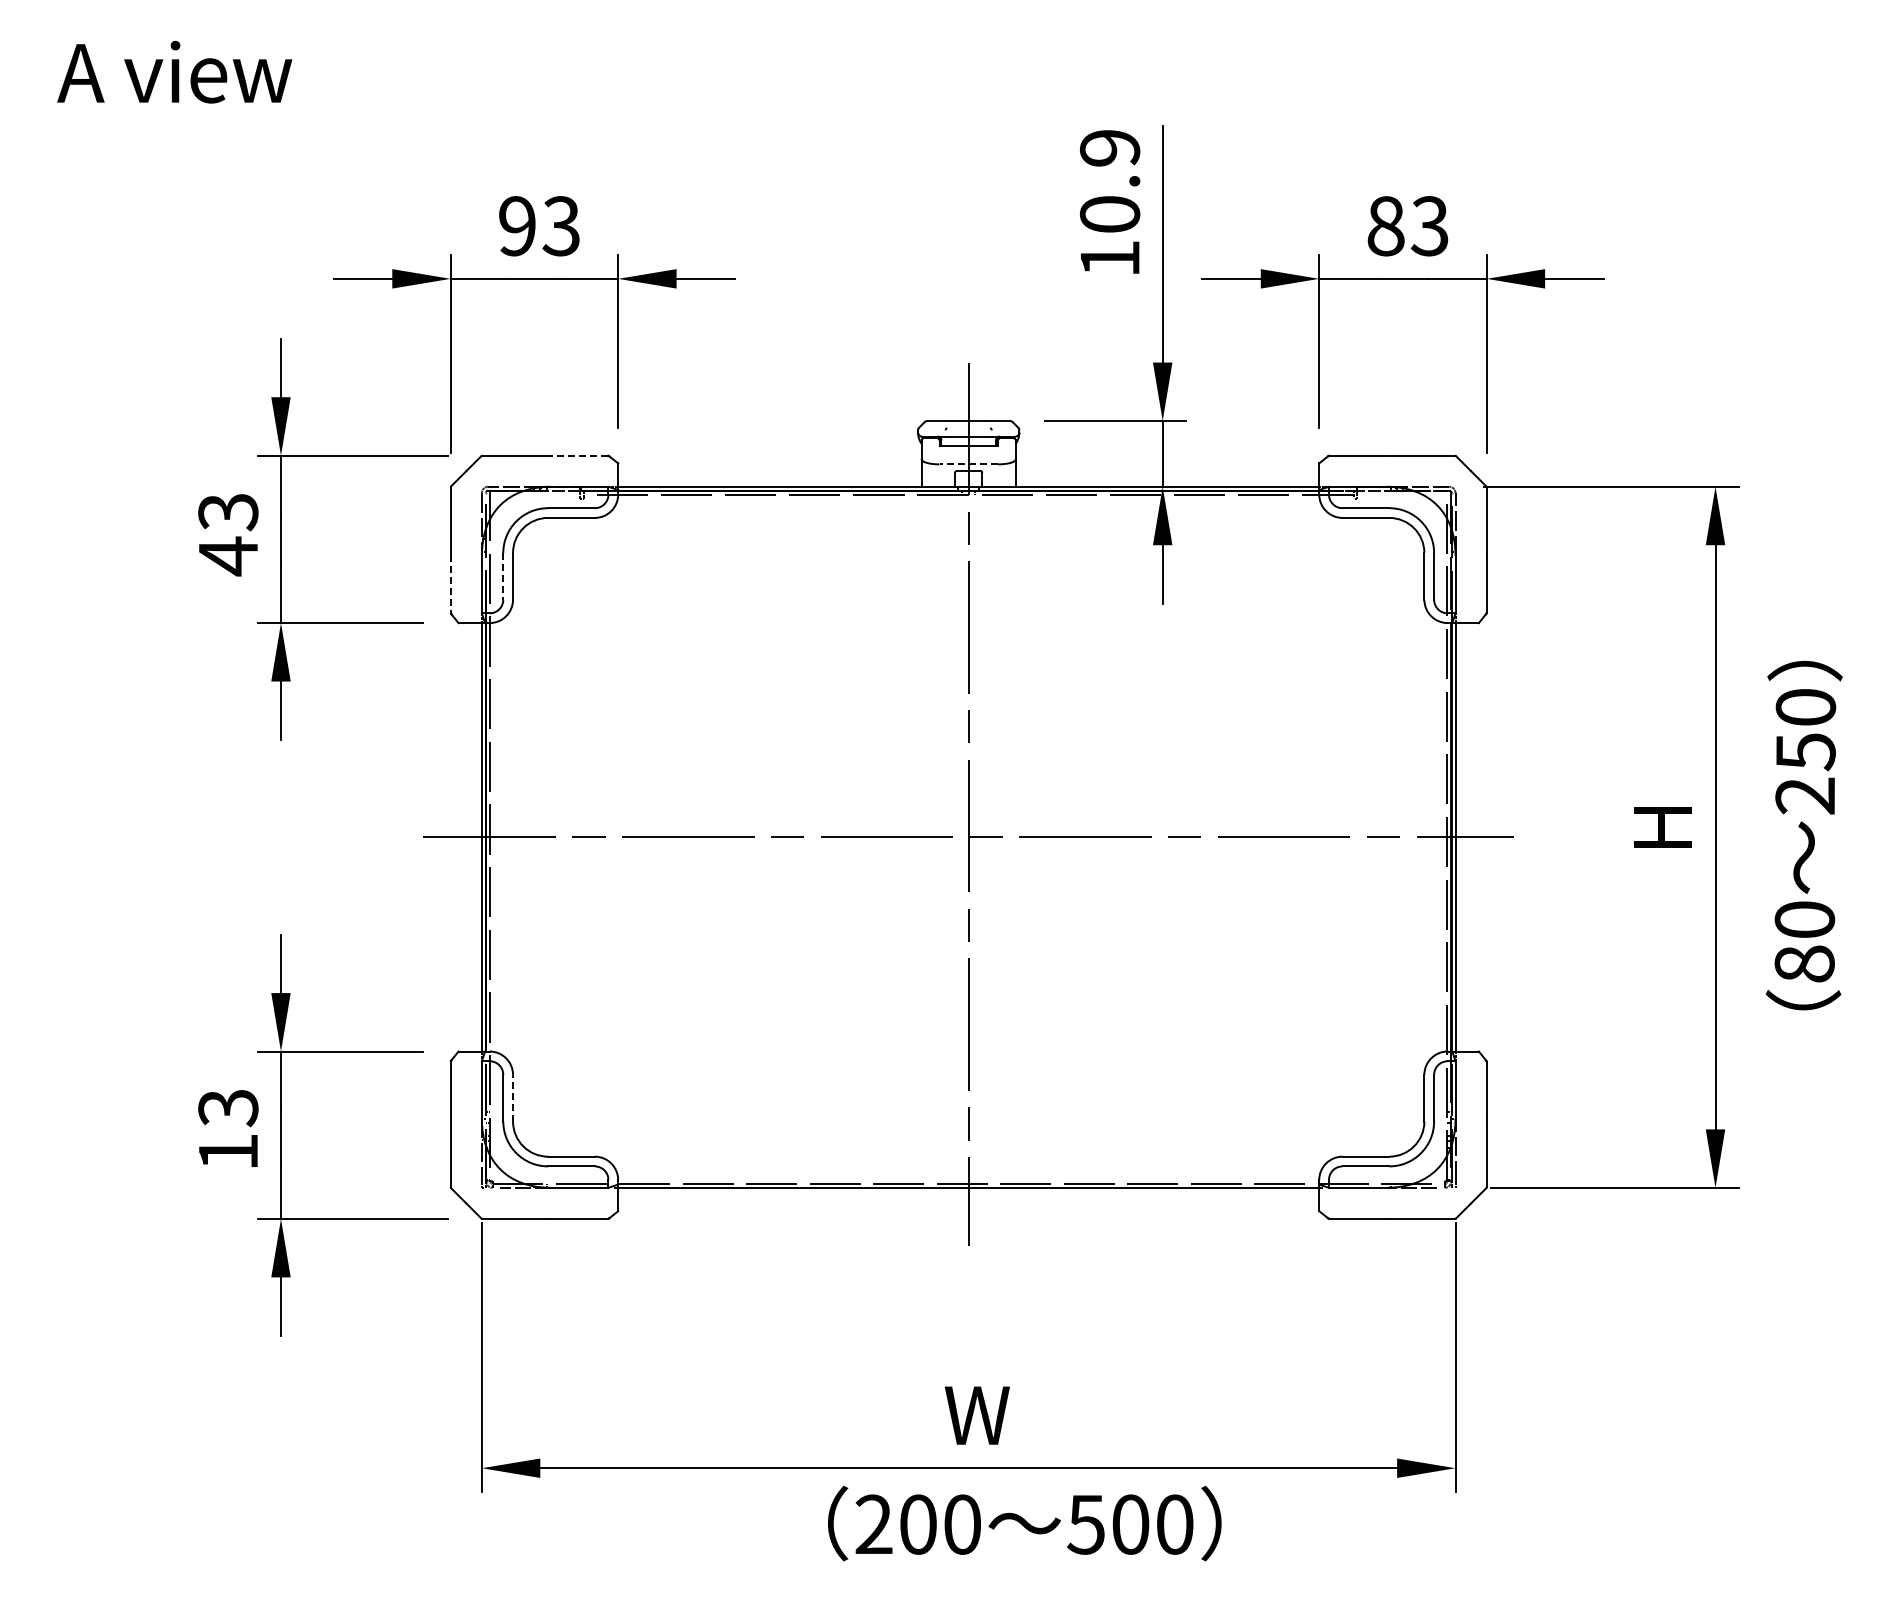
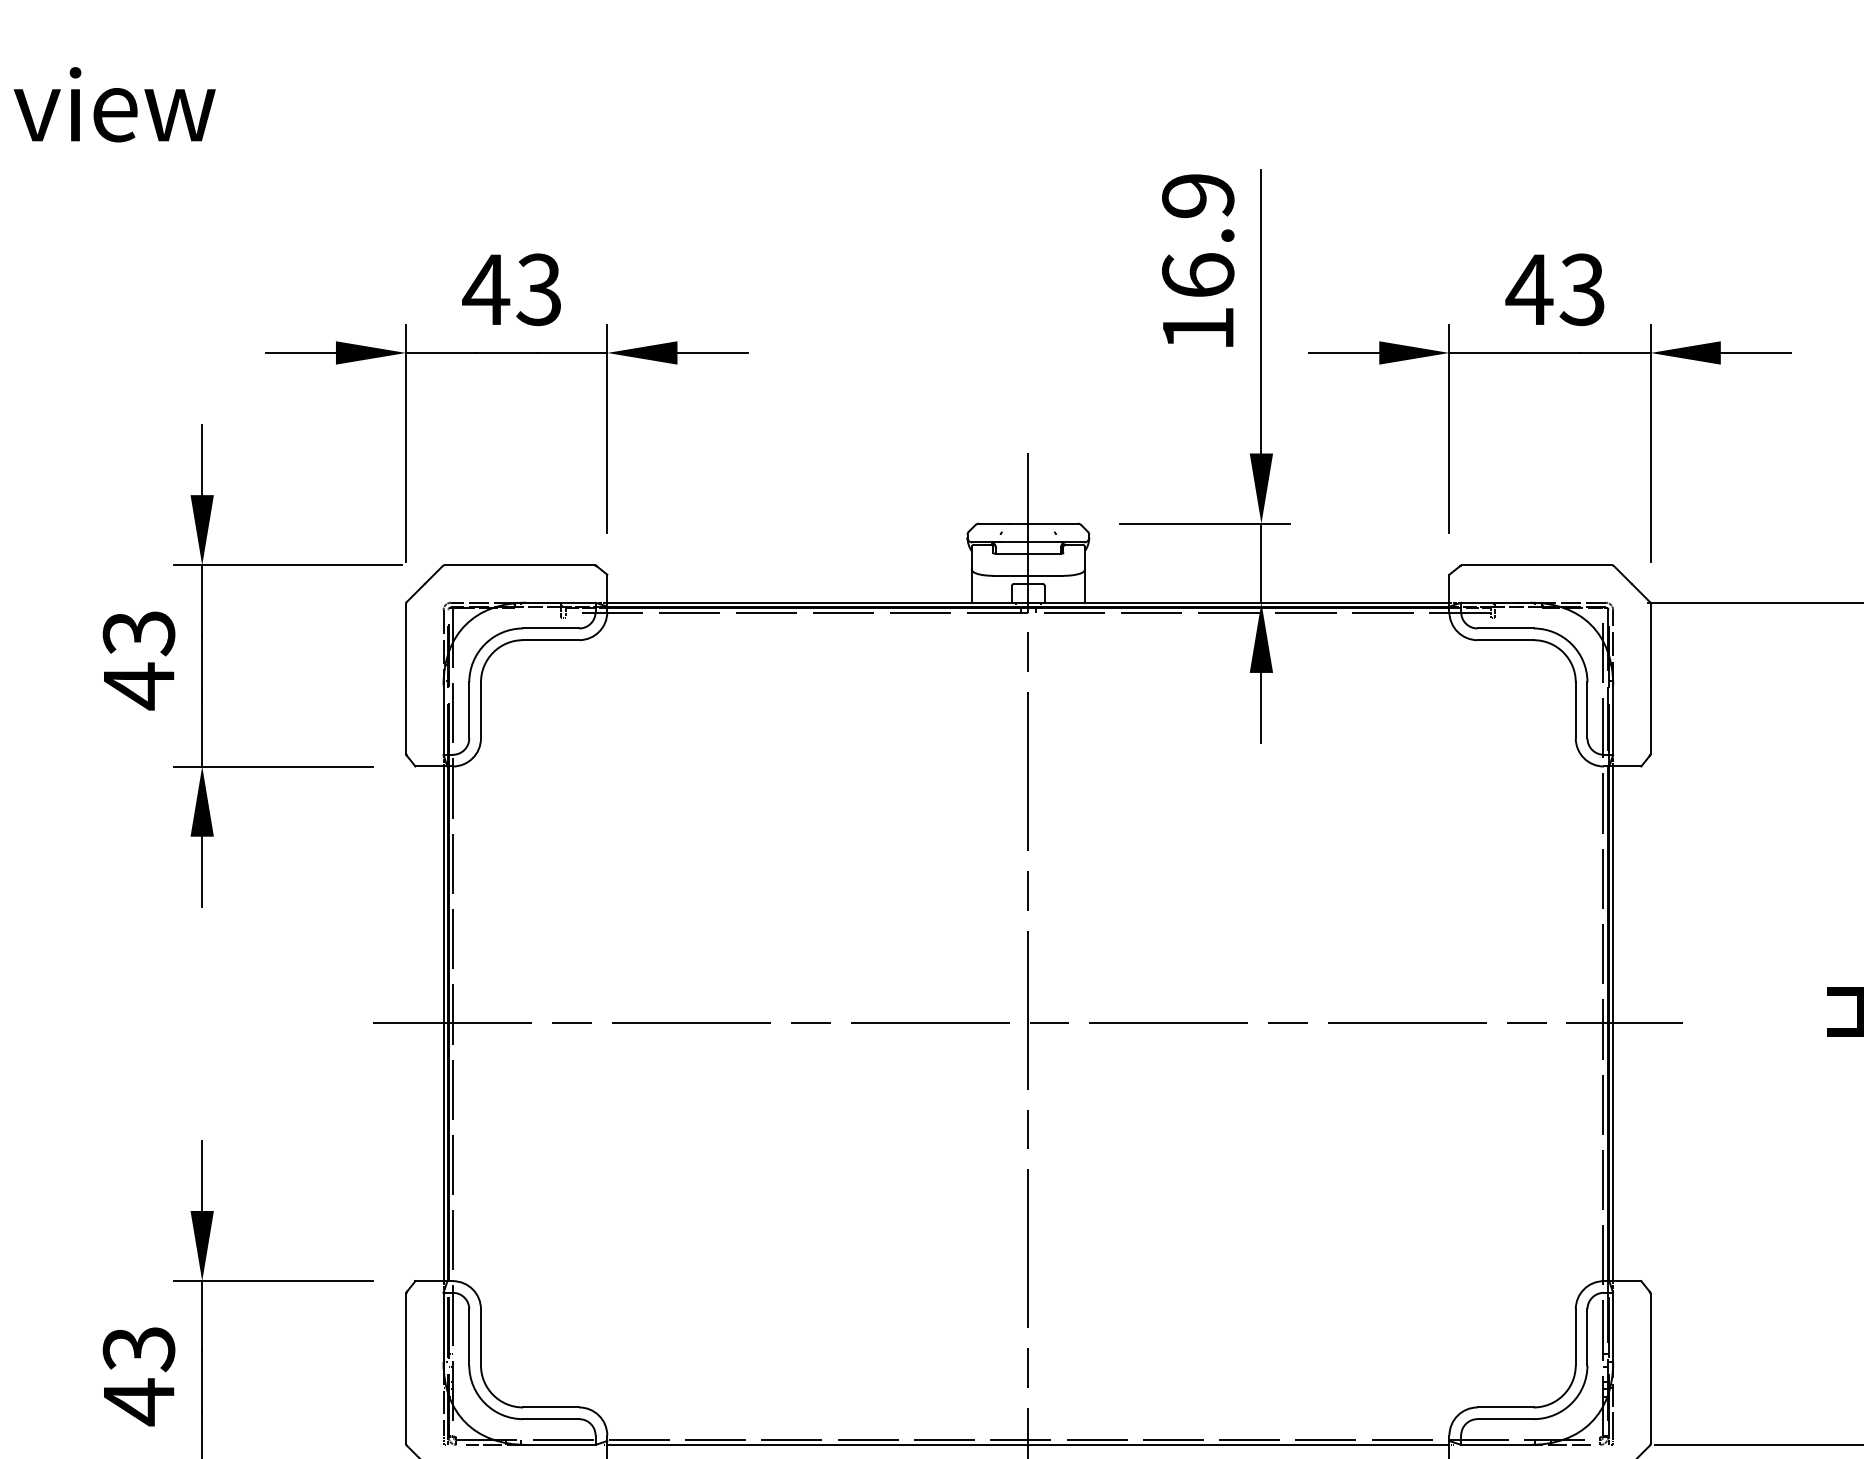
text: (1109, 213) -> (1197, 274), 10.9 -> 16.9
text: (517, 226) -> (486, 290), 93 -> 43
text: (1385, 226) -> (1529, 290), 83 -> 43
line: (578, 455) -> (559, 565), dashed -> solid
line: (968, 464) -> (1028, 575), dashed -> solid
line: (503, 576) -> (469, 710), dashed -> solid
line: (450, 583) -> (405, 718), dashed -> solid
line: (513, 1097) -> (481, 1336), dashed -> solid
text: (228, 1152) -> (139, 1402), 13 -> 43

